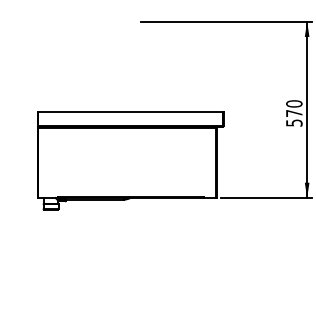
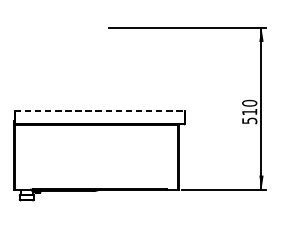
line: (130, 112) -> (99, 111), solid -> dashed
text: (294, 113) -> (249, 112), 570 -> 510

